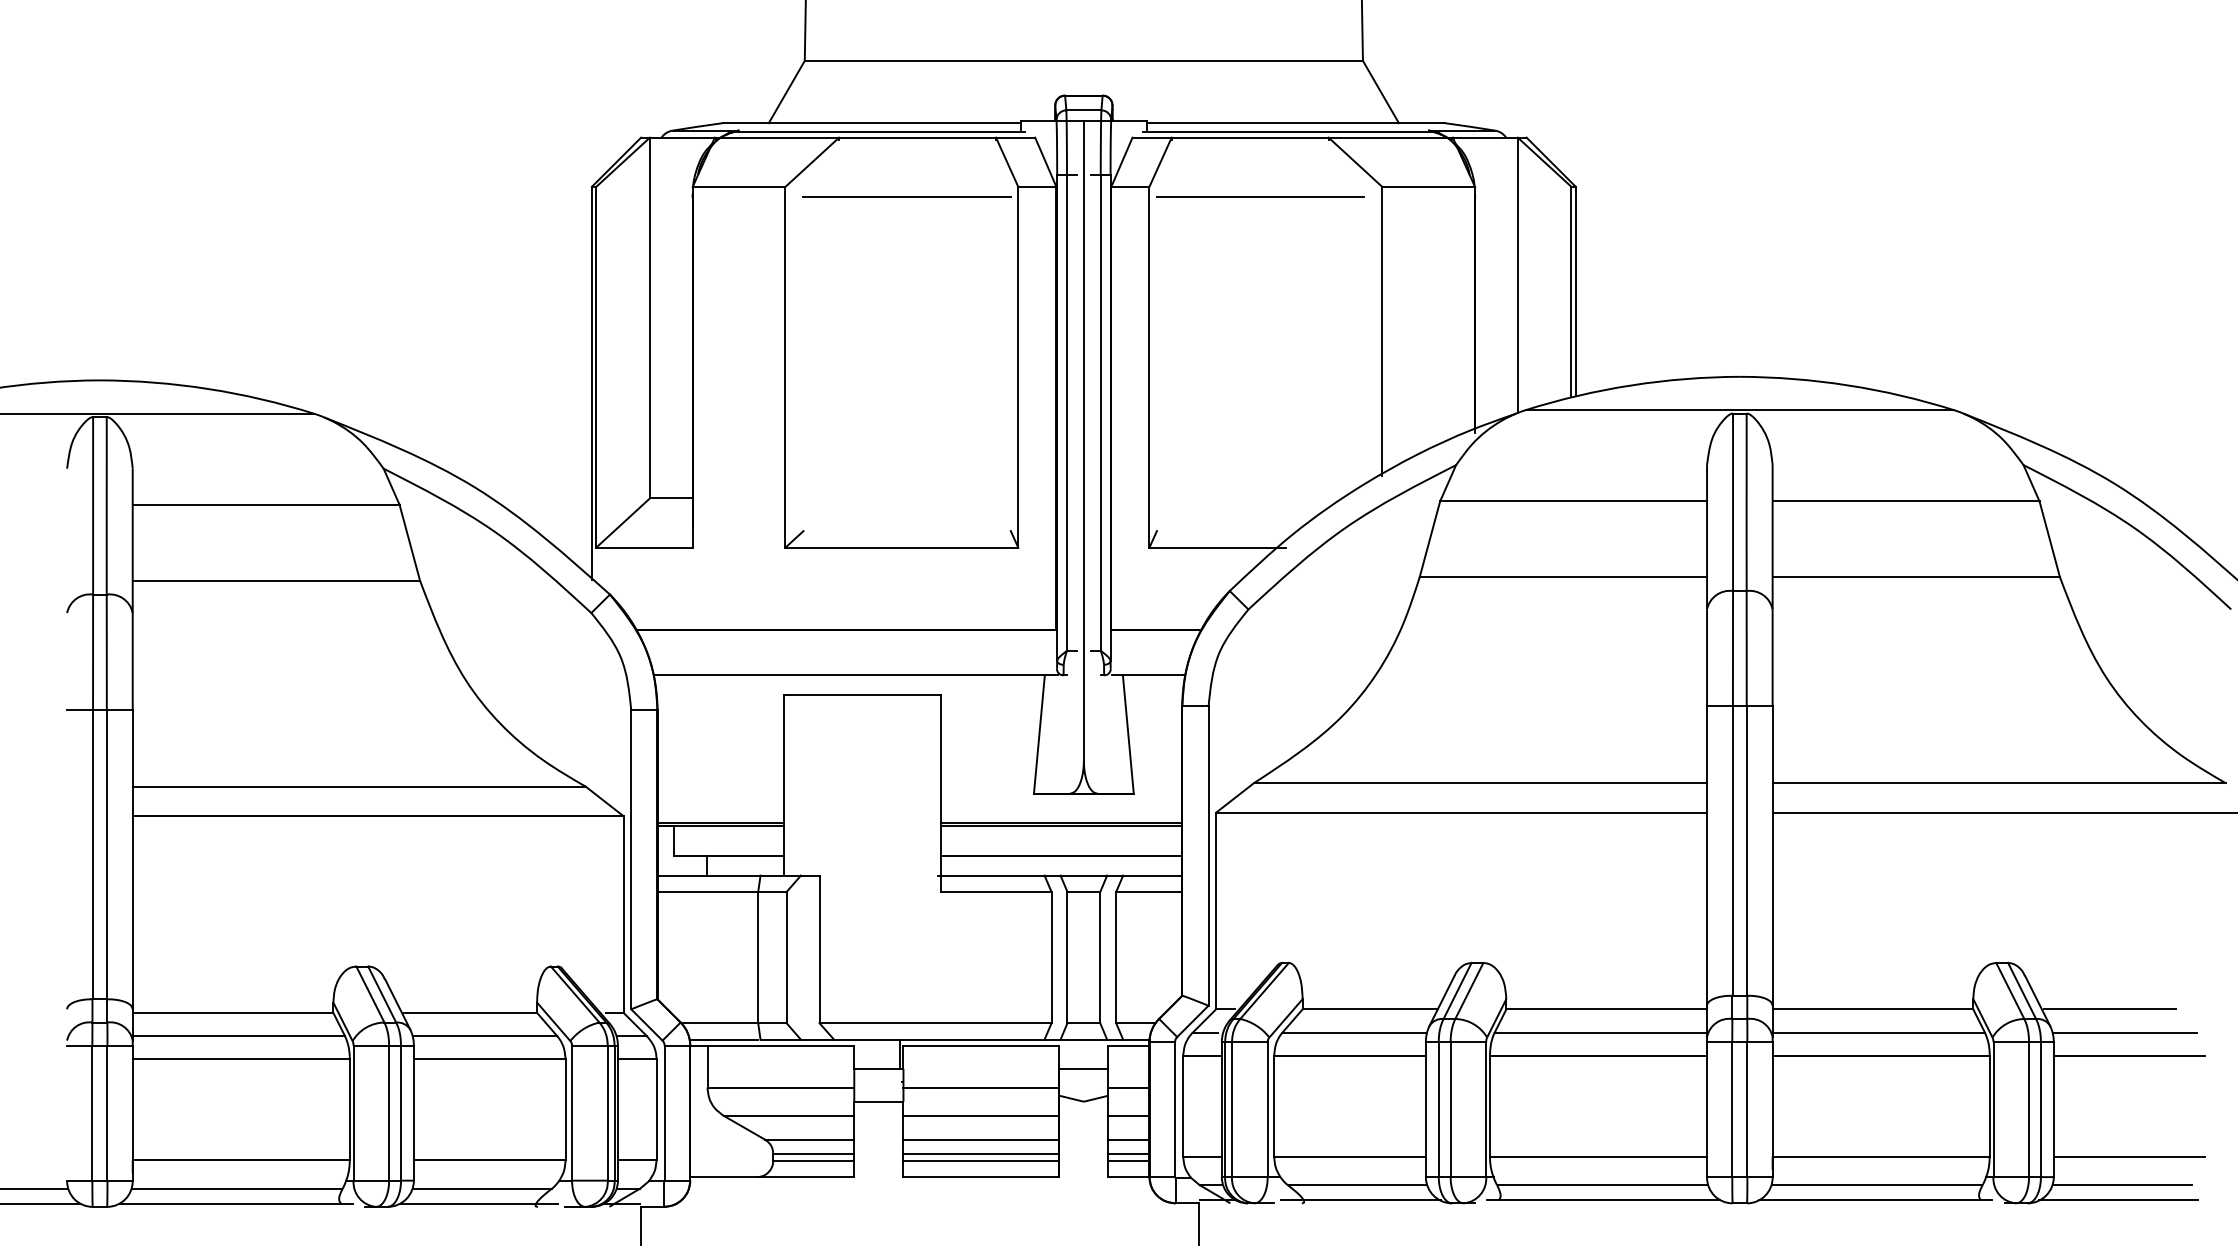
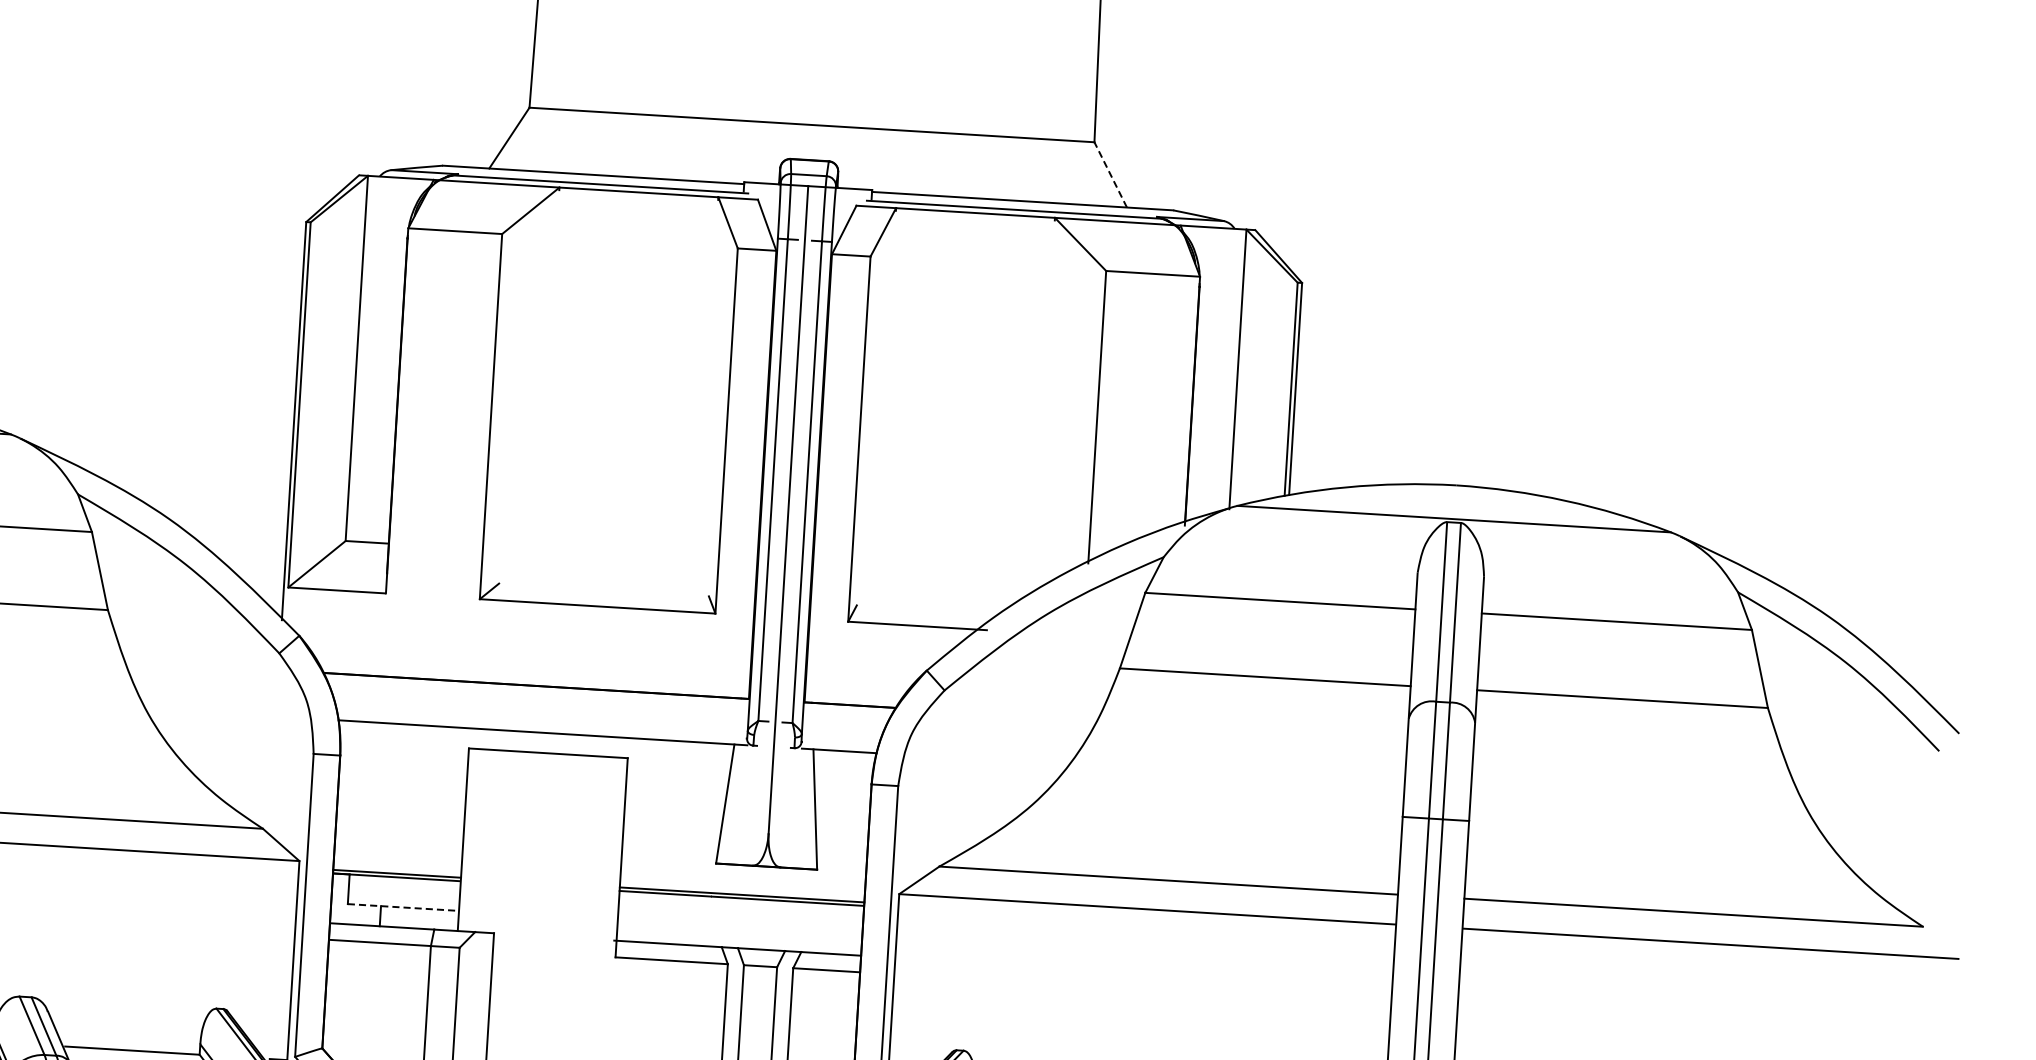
line: (1380, 92) -> (1110, 175), solid -> dashed
line: (906, 196) -> (624, 251), removed
line: (1260, 196) -> (982, 273), removed
line: (728, 855) -> (403, 907), solid -> dashed
line: (1061, 855) -> (740, 927), removed

